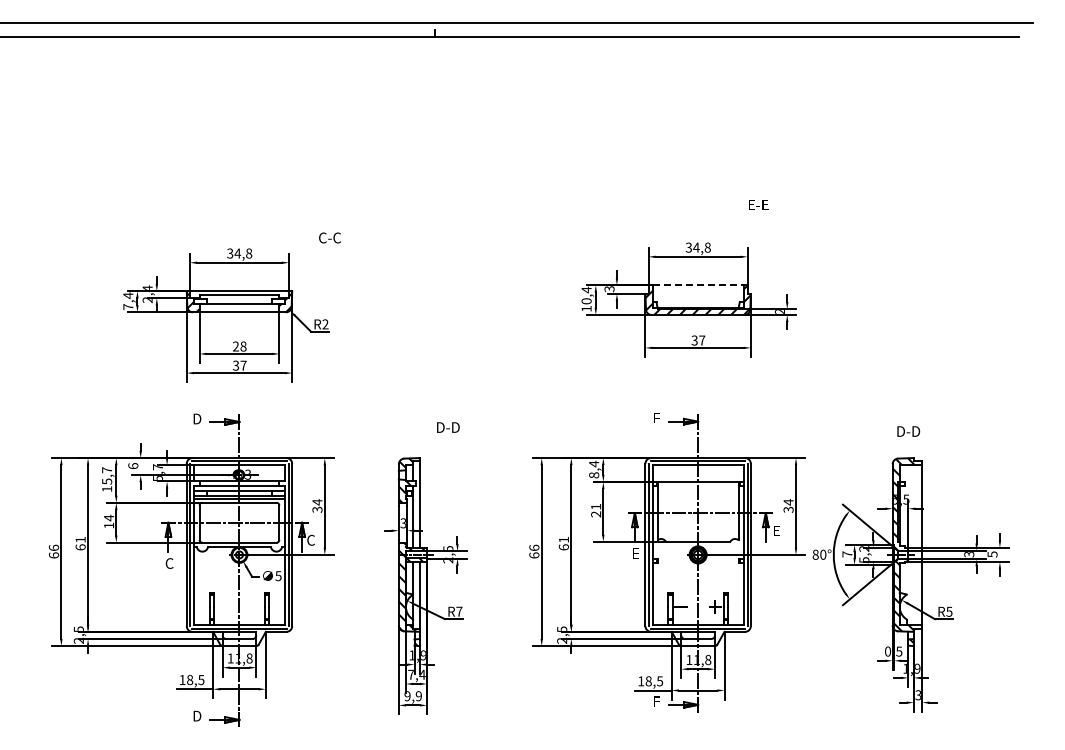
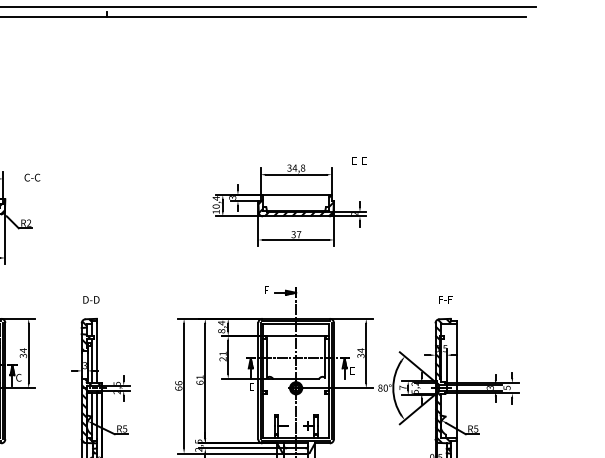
text: (758, 204) -> (359, 160), moved
text: (329, 237) -> (32, 177), moved
line: (698, 285) -> (296, 195), dashed -> solid
text: (448, 427) -> (91, 299), moved
text: (908, 431) -> (446, 299), D-D -> F-F
text: (459, 611) -> (125, 428), R7 -> R5

